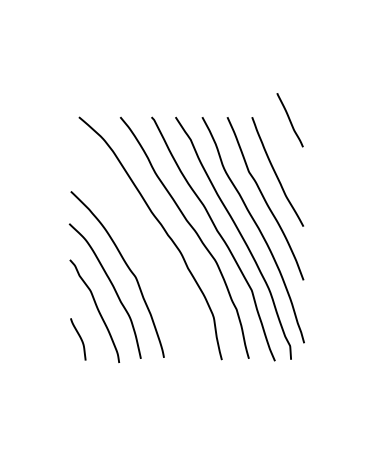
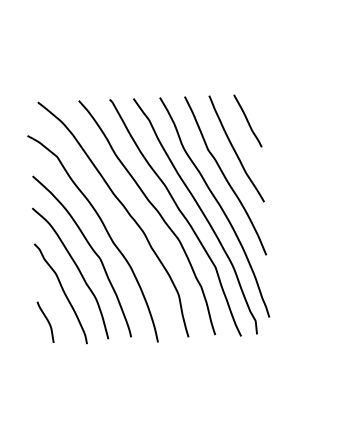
curve: (289, 120) -> (247, 121), moved
curve: (143, 251) -> (106, 232), added

